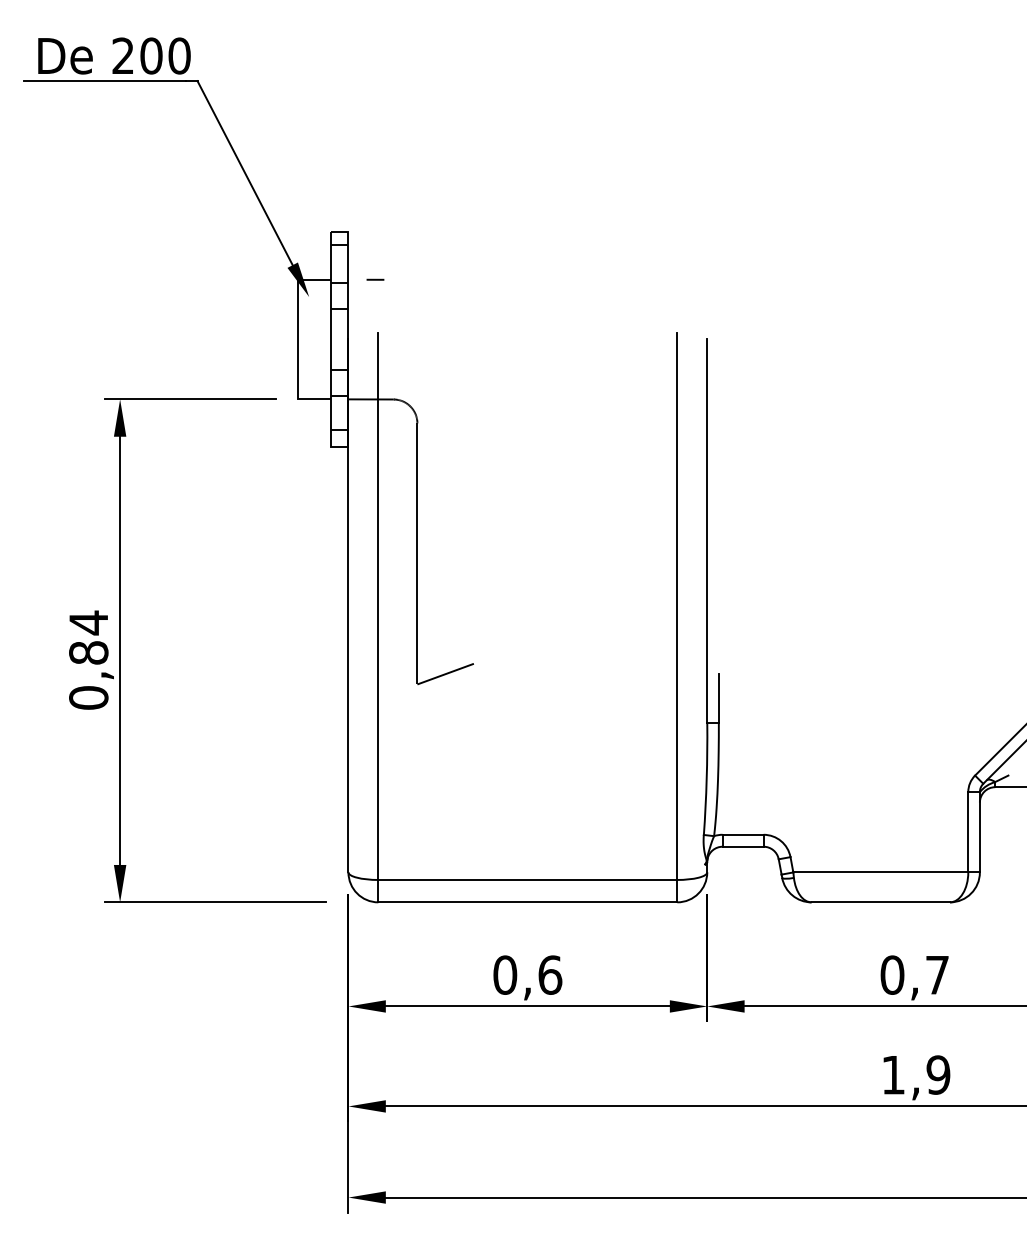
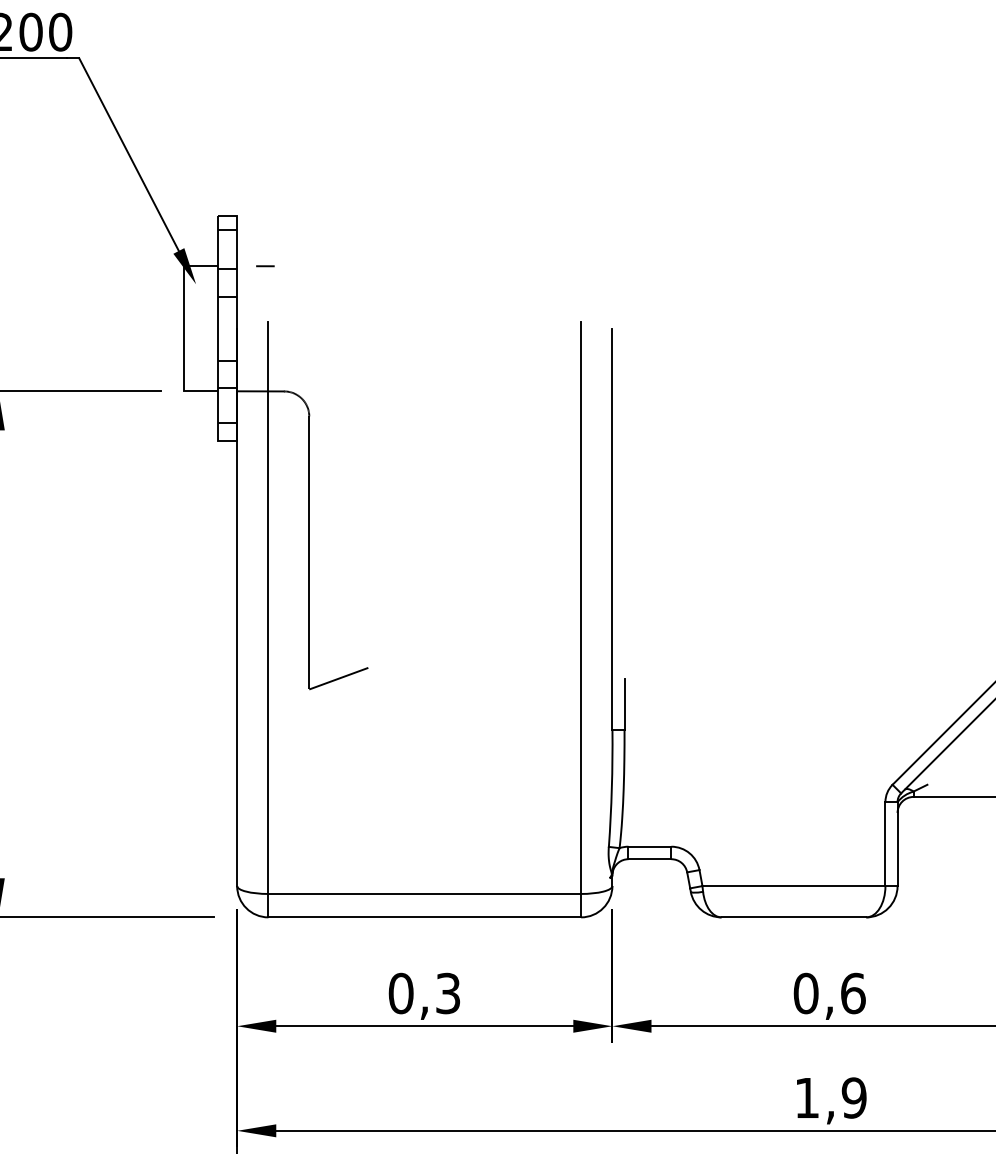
text: (550, 974) -> (448, 992), 0,6 -> 0,3
text: (937, 974) -> (853, 992), 0,7 -> 0,6

